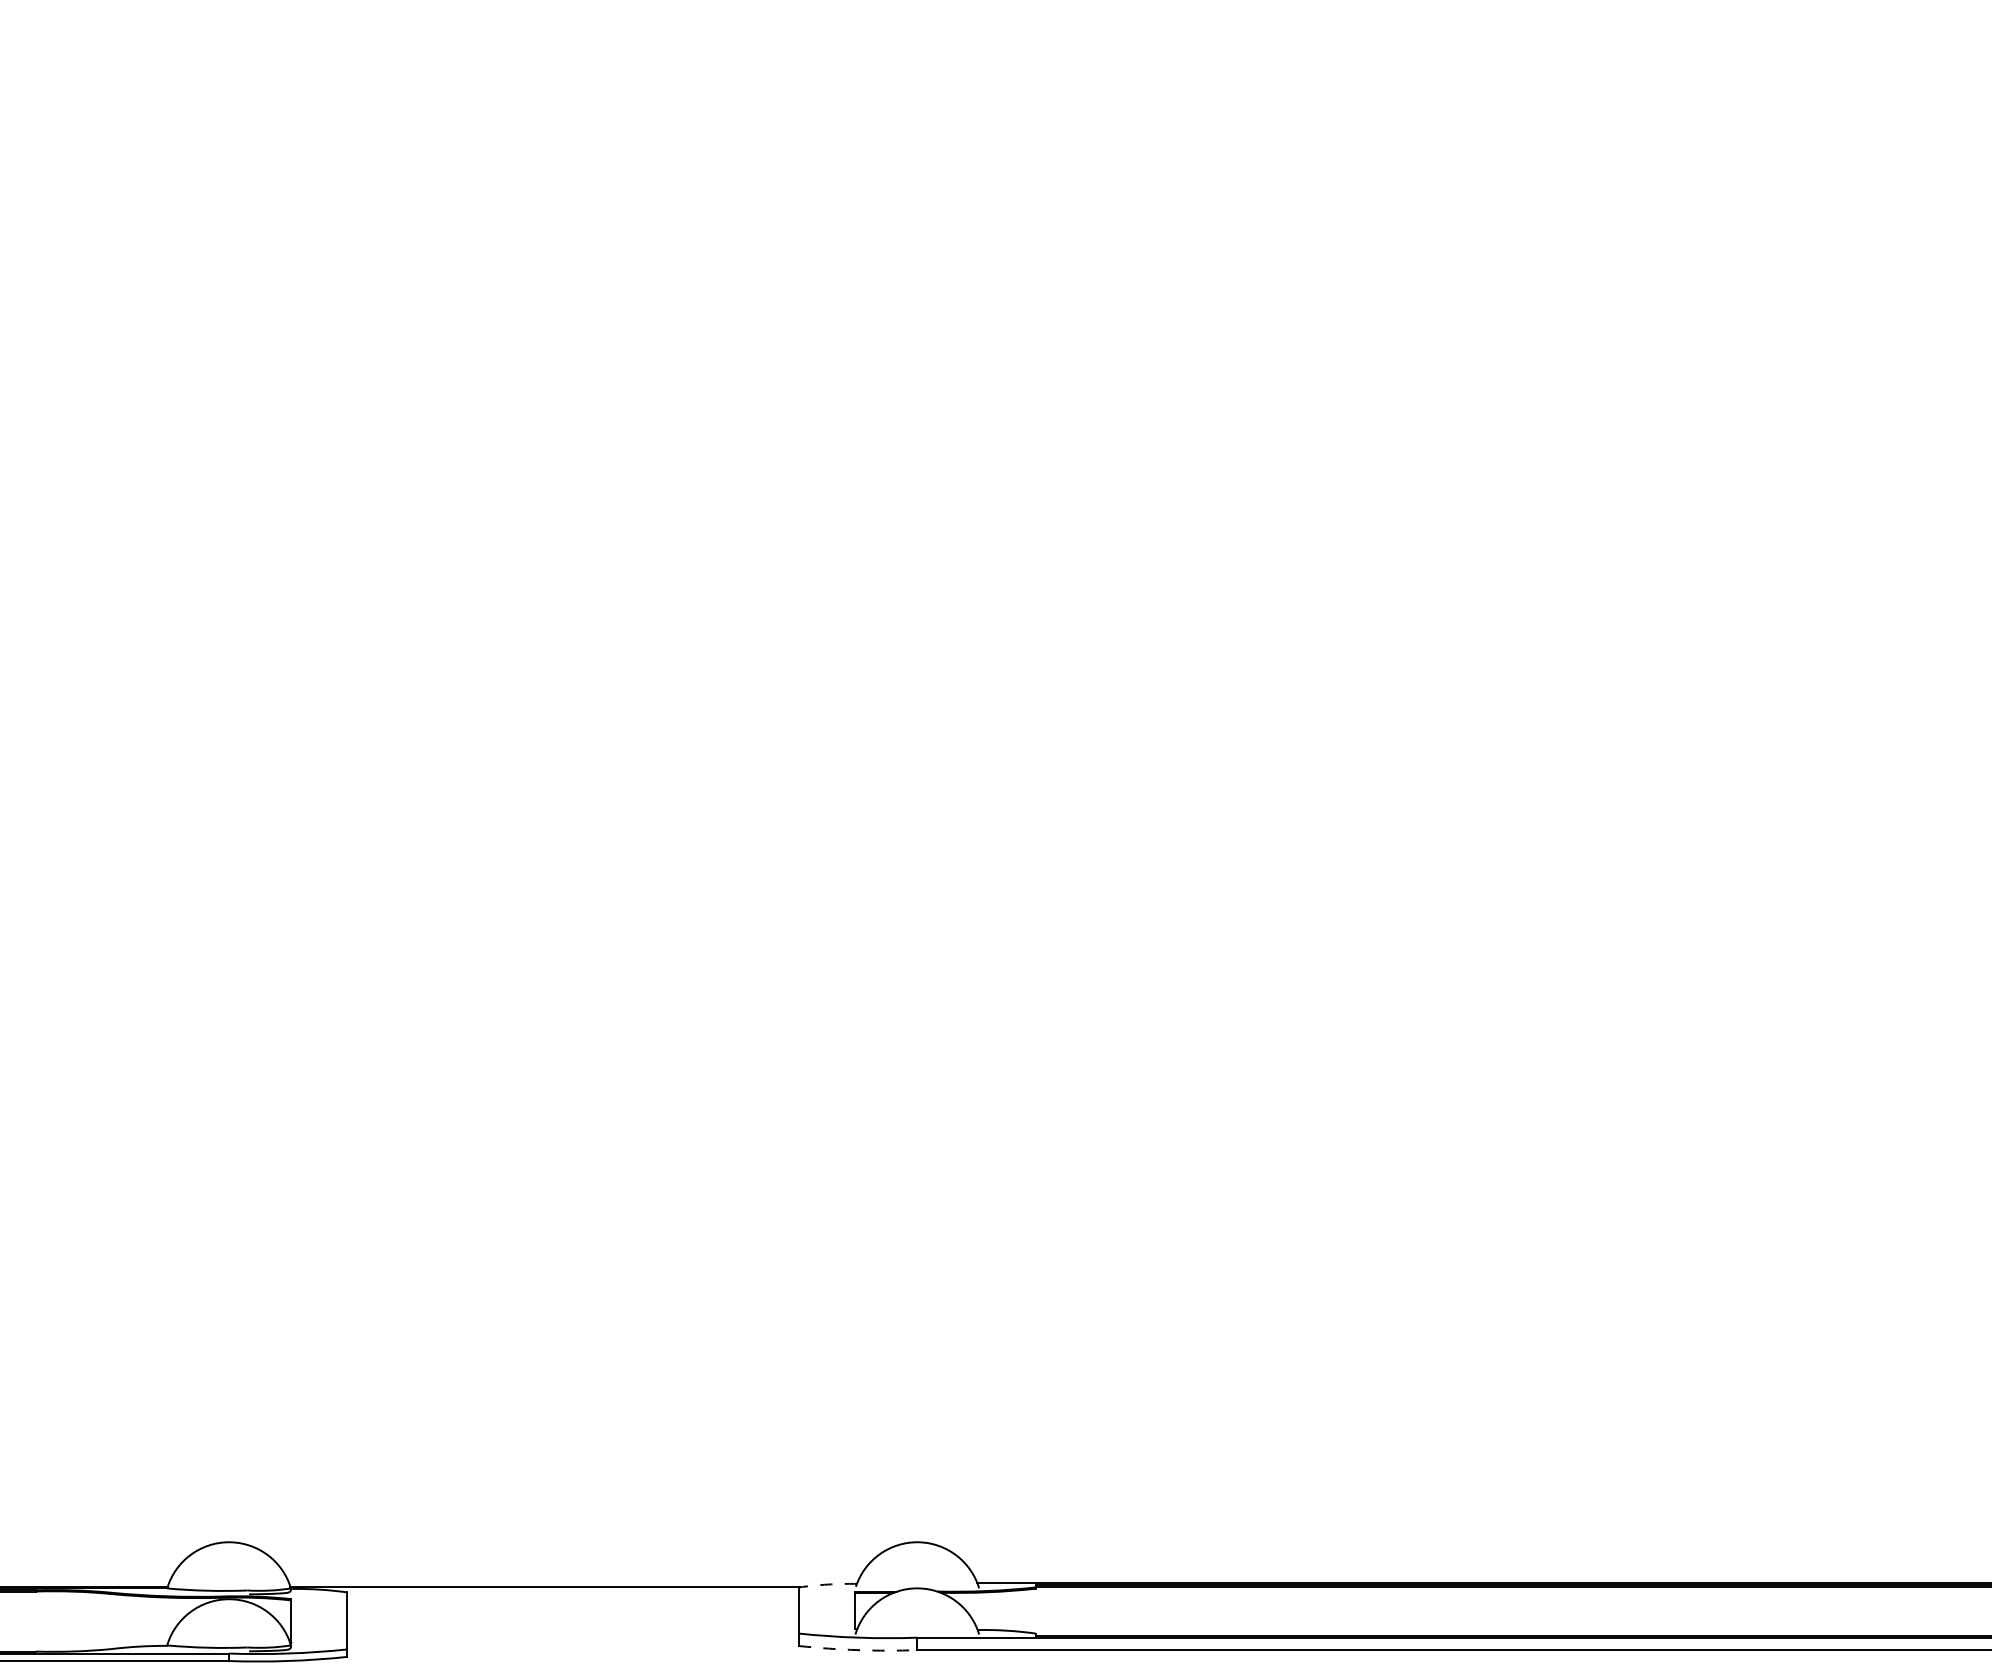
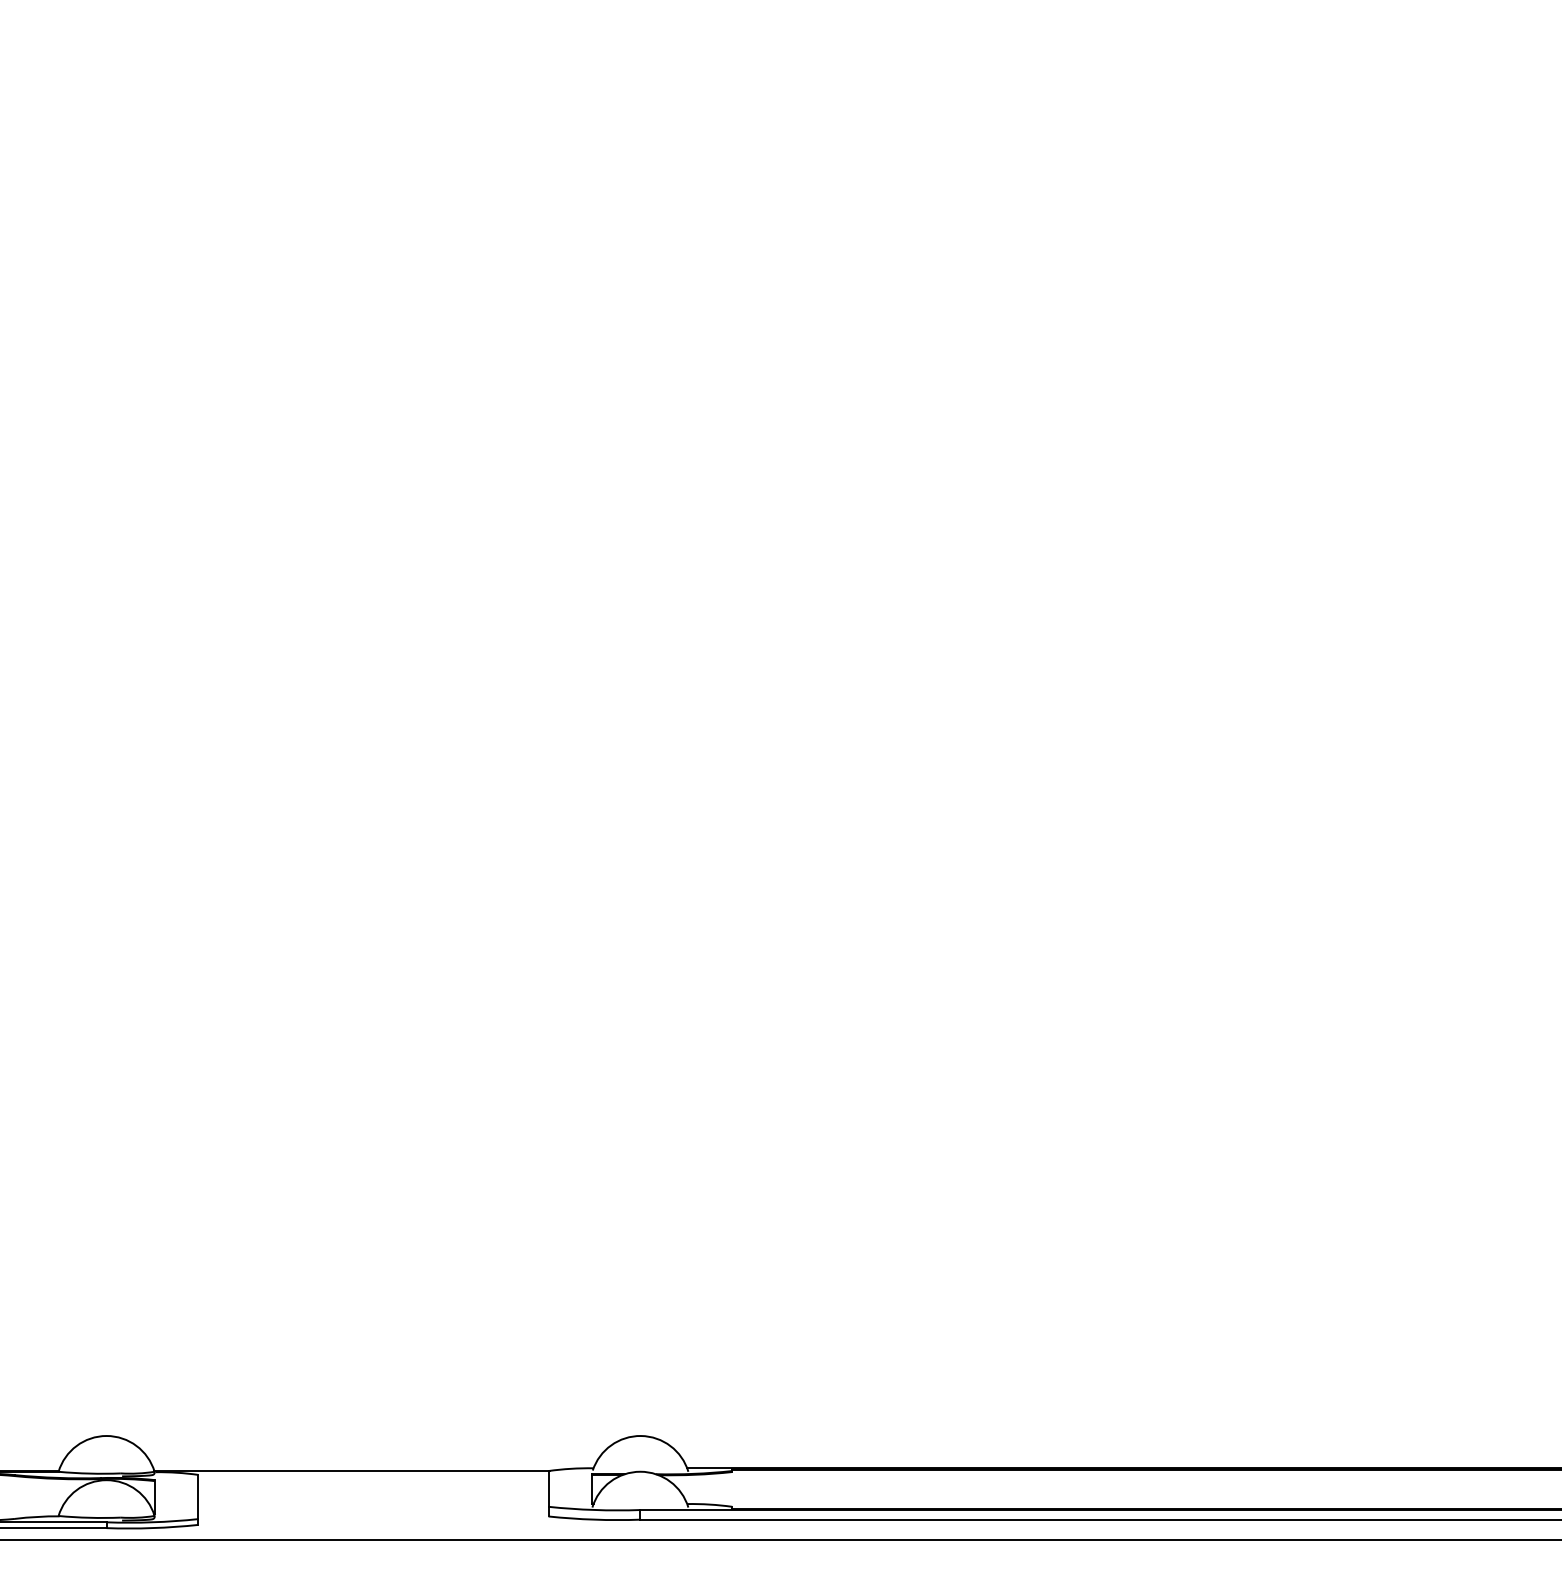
arc: (828, 1584) -> (571, 1468), dashed -> solid
arc: (858, 1649) -> (594, 1519), dashed -> solid

